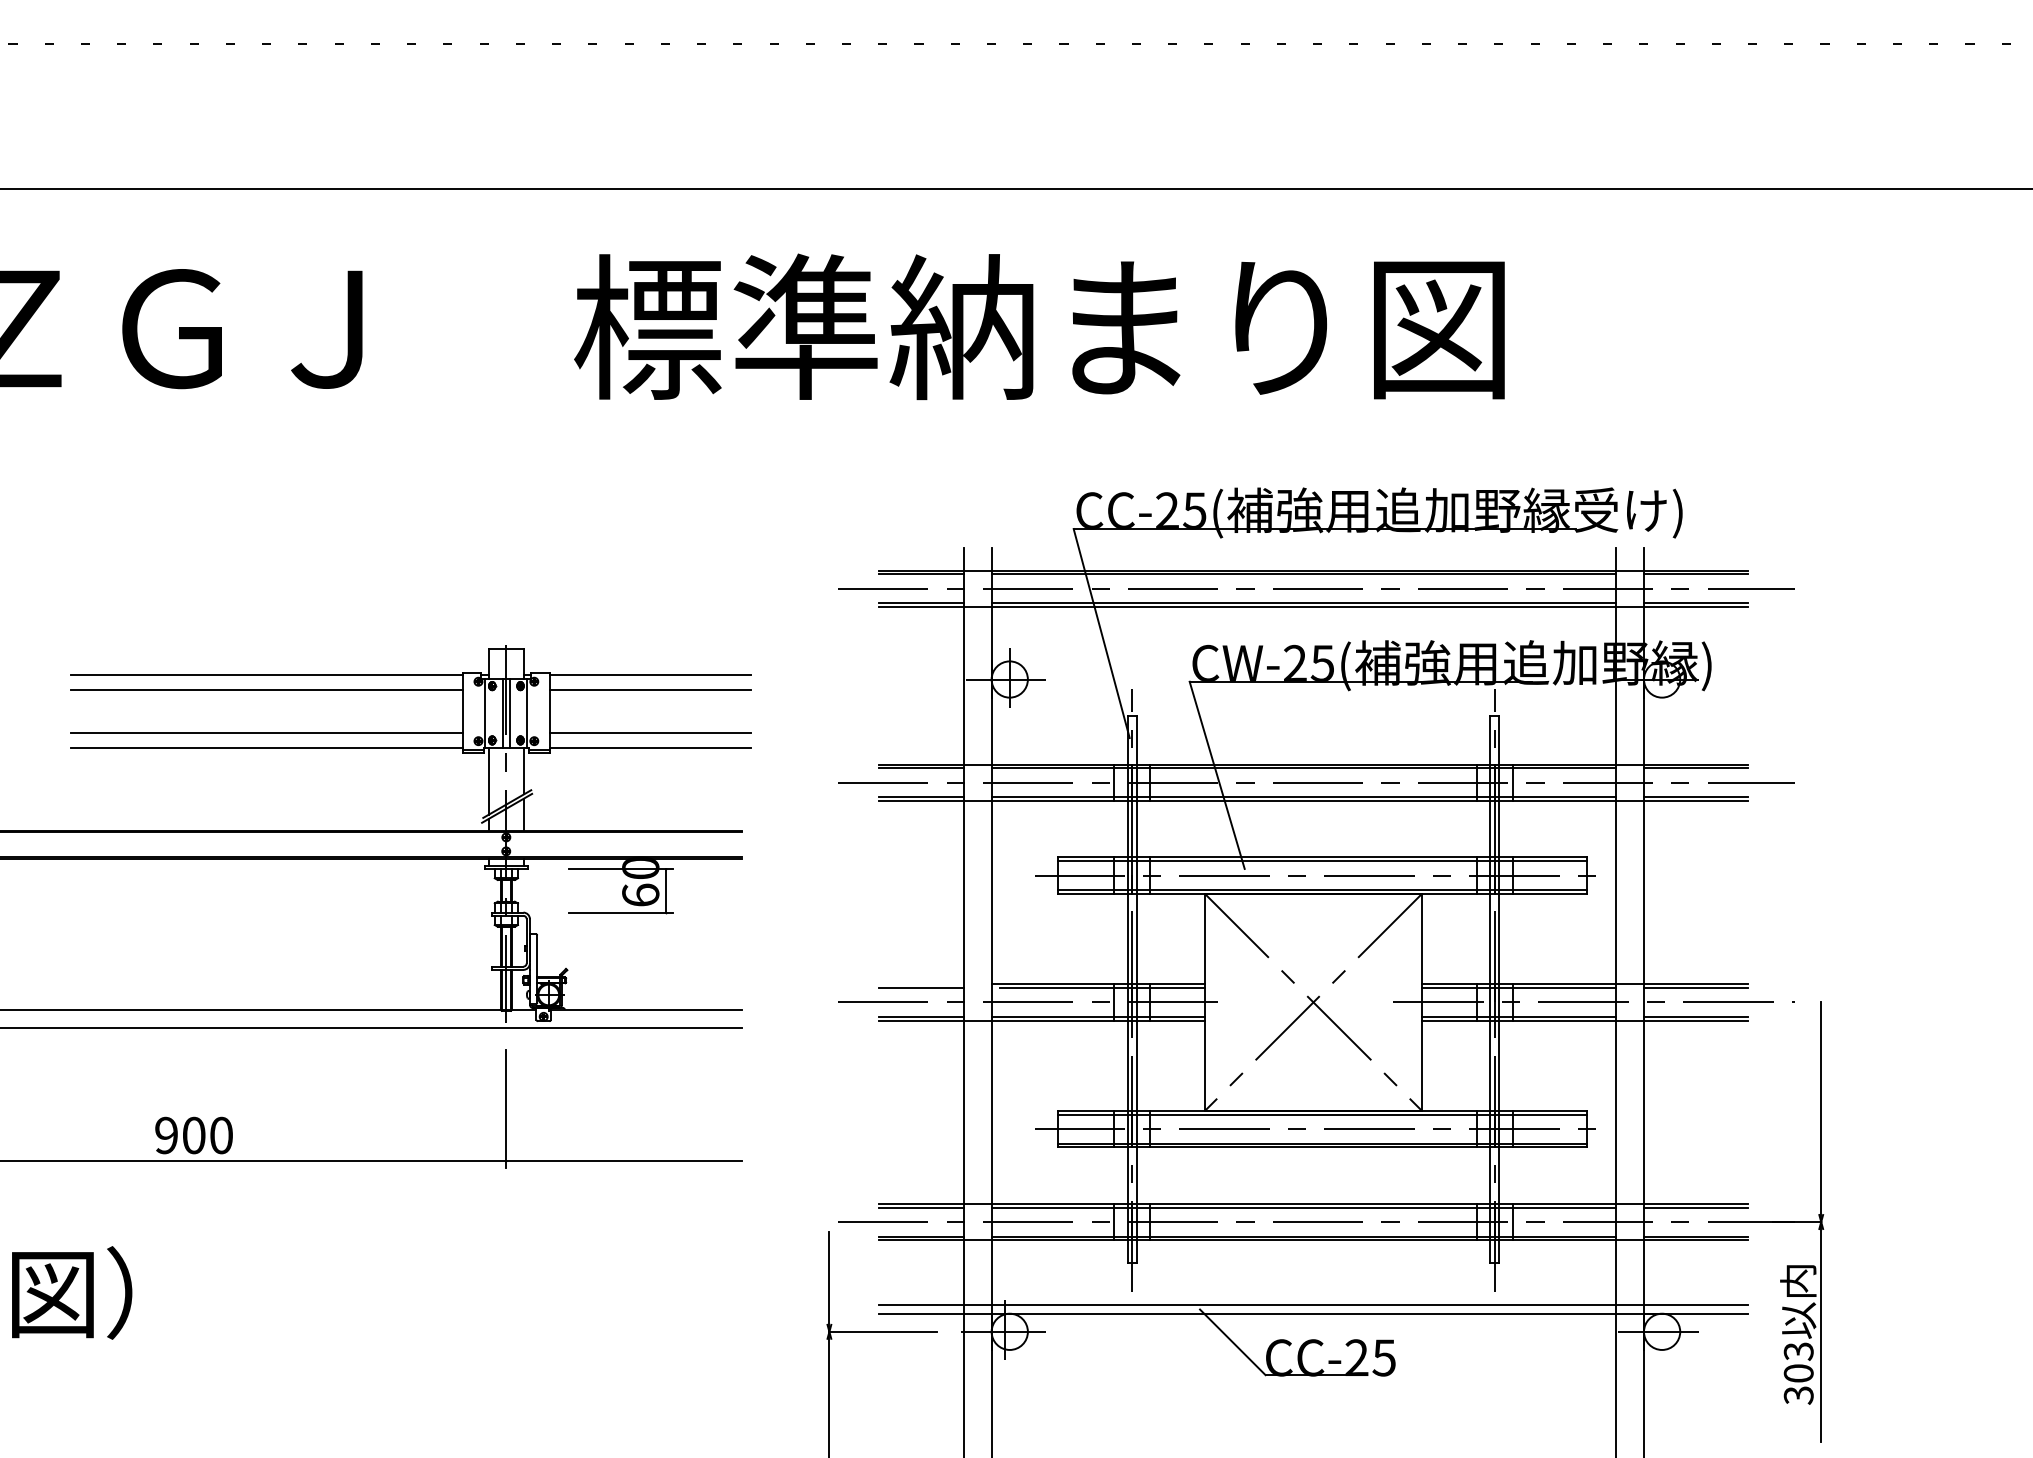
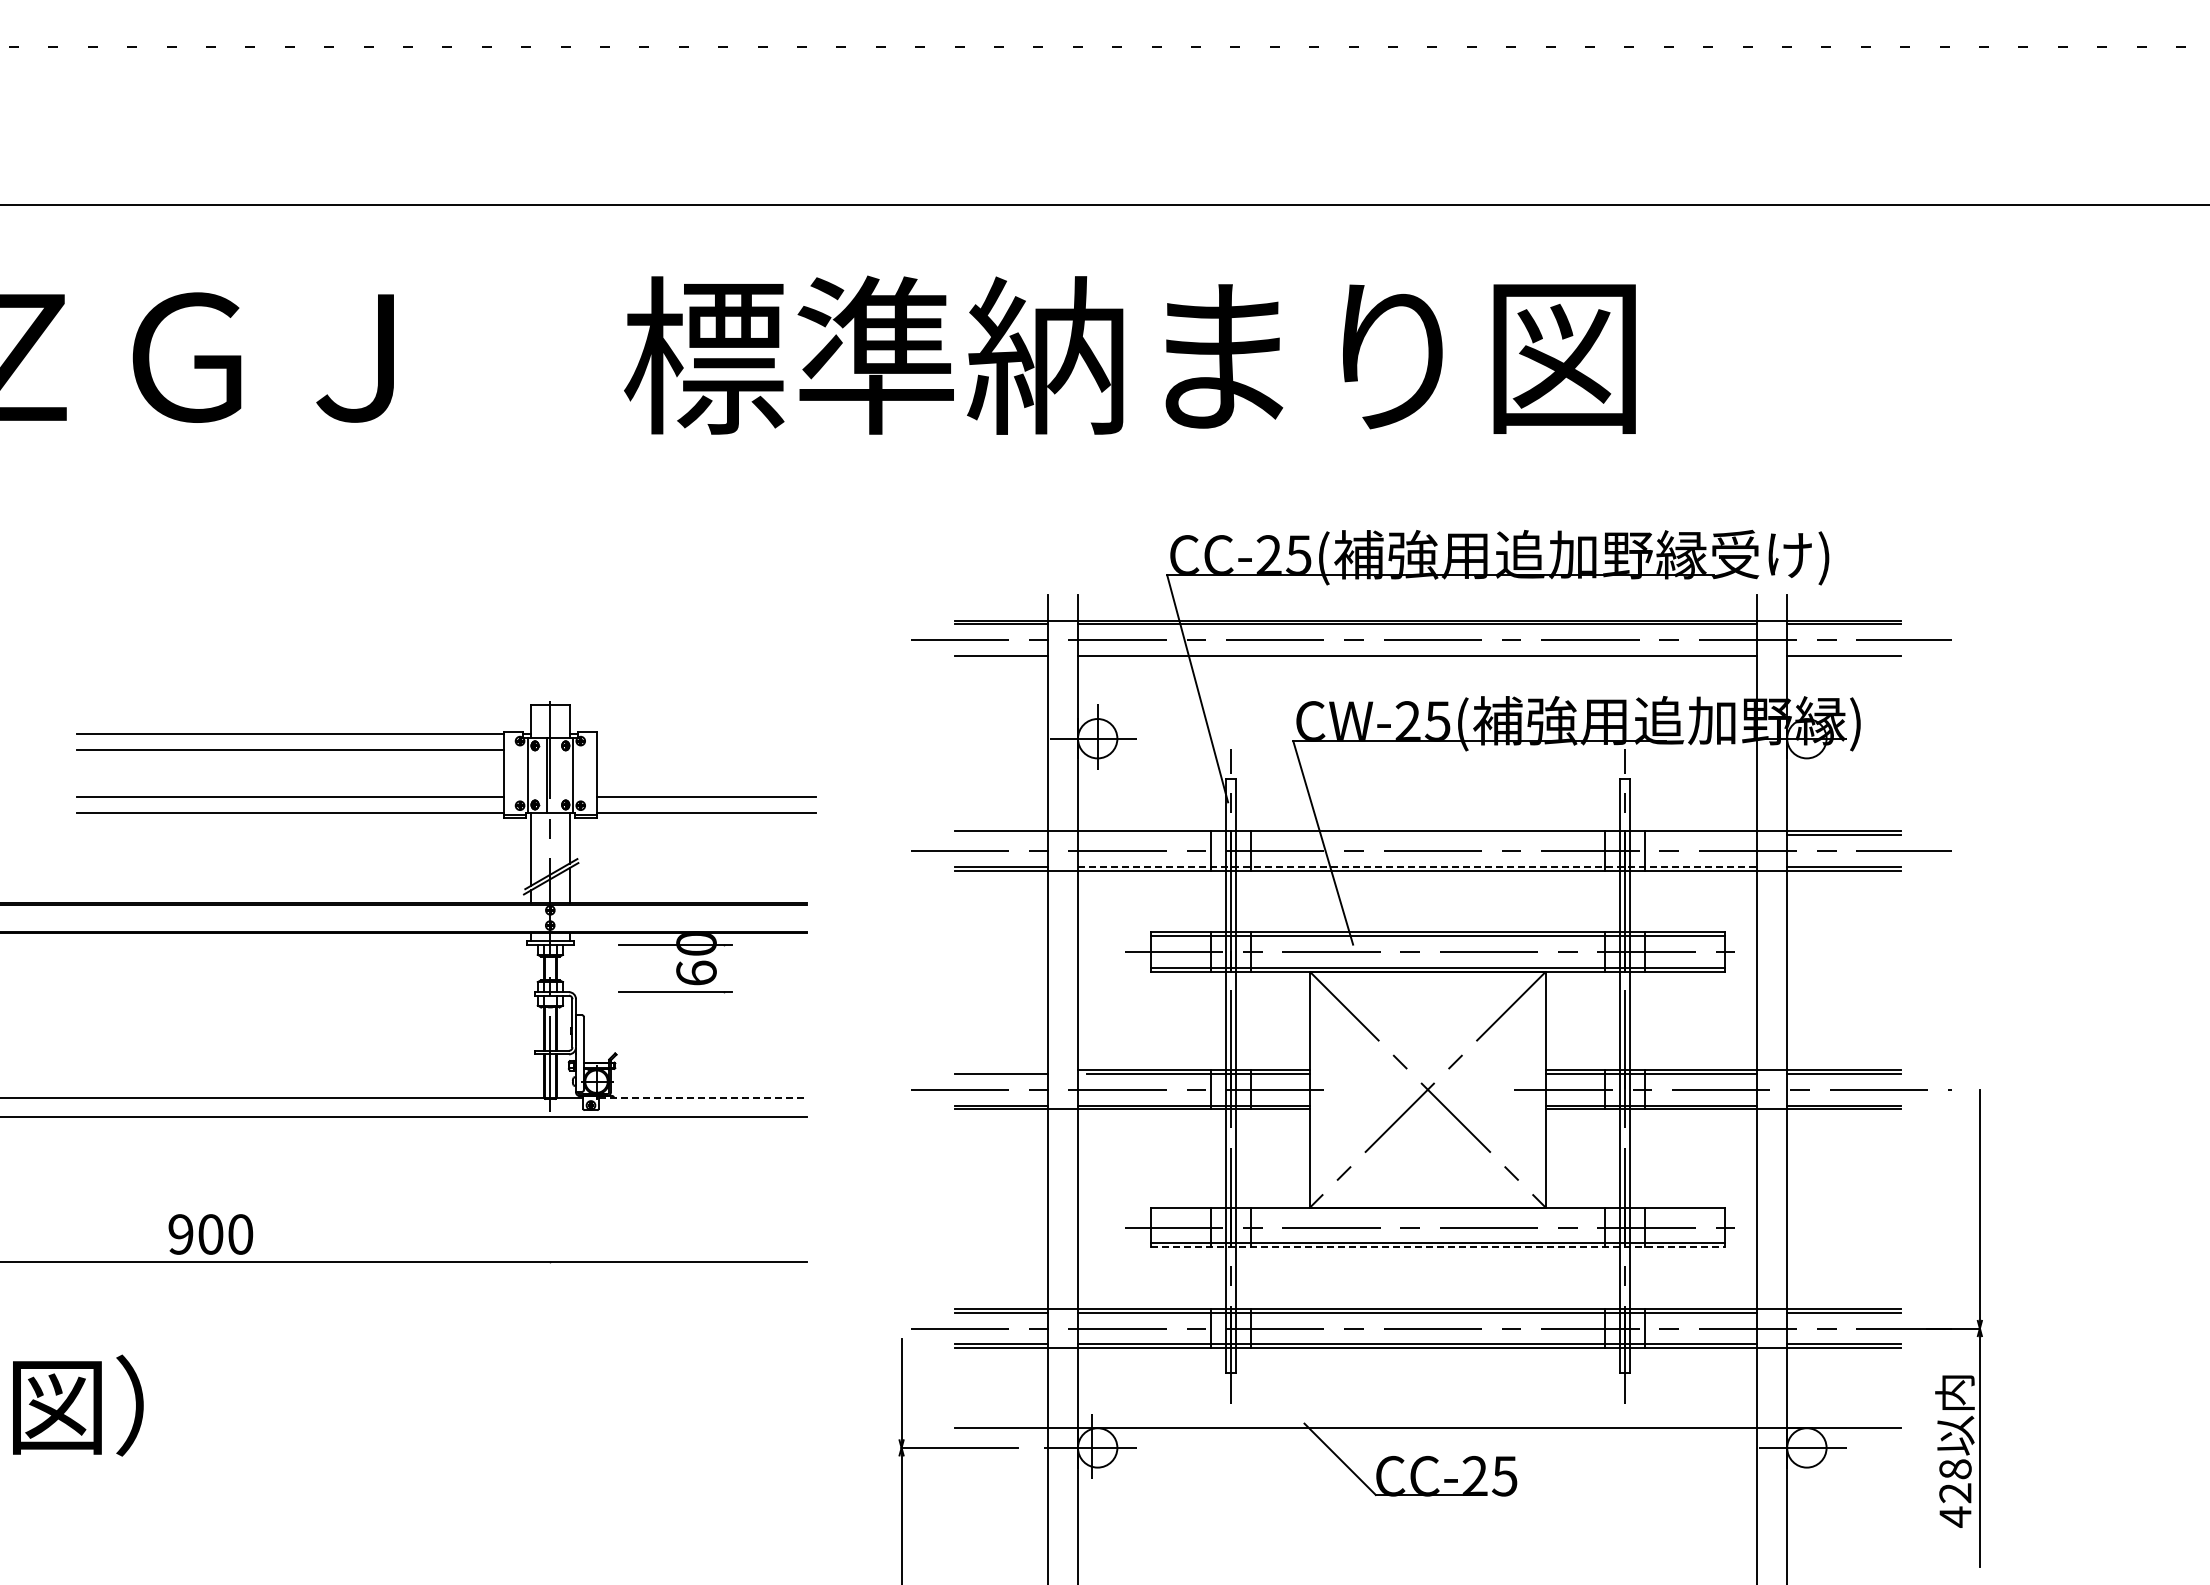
line: (1313, 606) -> (1427, 659), removed
line: (649, 675) -> (706, 734), removed
line: (649, 689) -> (706, 749), removed
line: (509, 712) -> (553, 774), removed
line: (921, 768) -> (1001, 835), removed
line: (1303, 768) -> (1417, 835), removed
line: (1303, 797) -> (1417, 866), solid -> dashed
line: (666, 890) -> (724, 968), removed
line: (646, 1009) -> (702, 1097), solid -> dashed
line: (506, 1108) -> (550, 1205), removed
line: (1322, 1114) -> (1437, 1211), removed
line: (1323, 1147) -> (1438, 1247), solid -> dashed
line: (1313, 1304) -> (1427, 1418), removed
text: (1798, 1373) -> (1955, 1493), 303 -> 428

